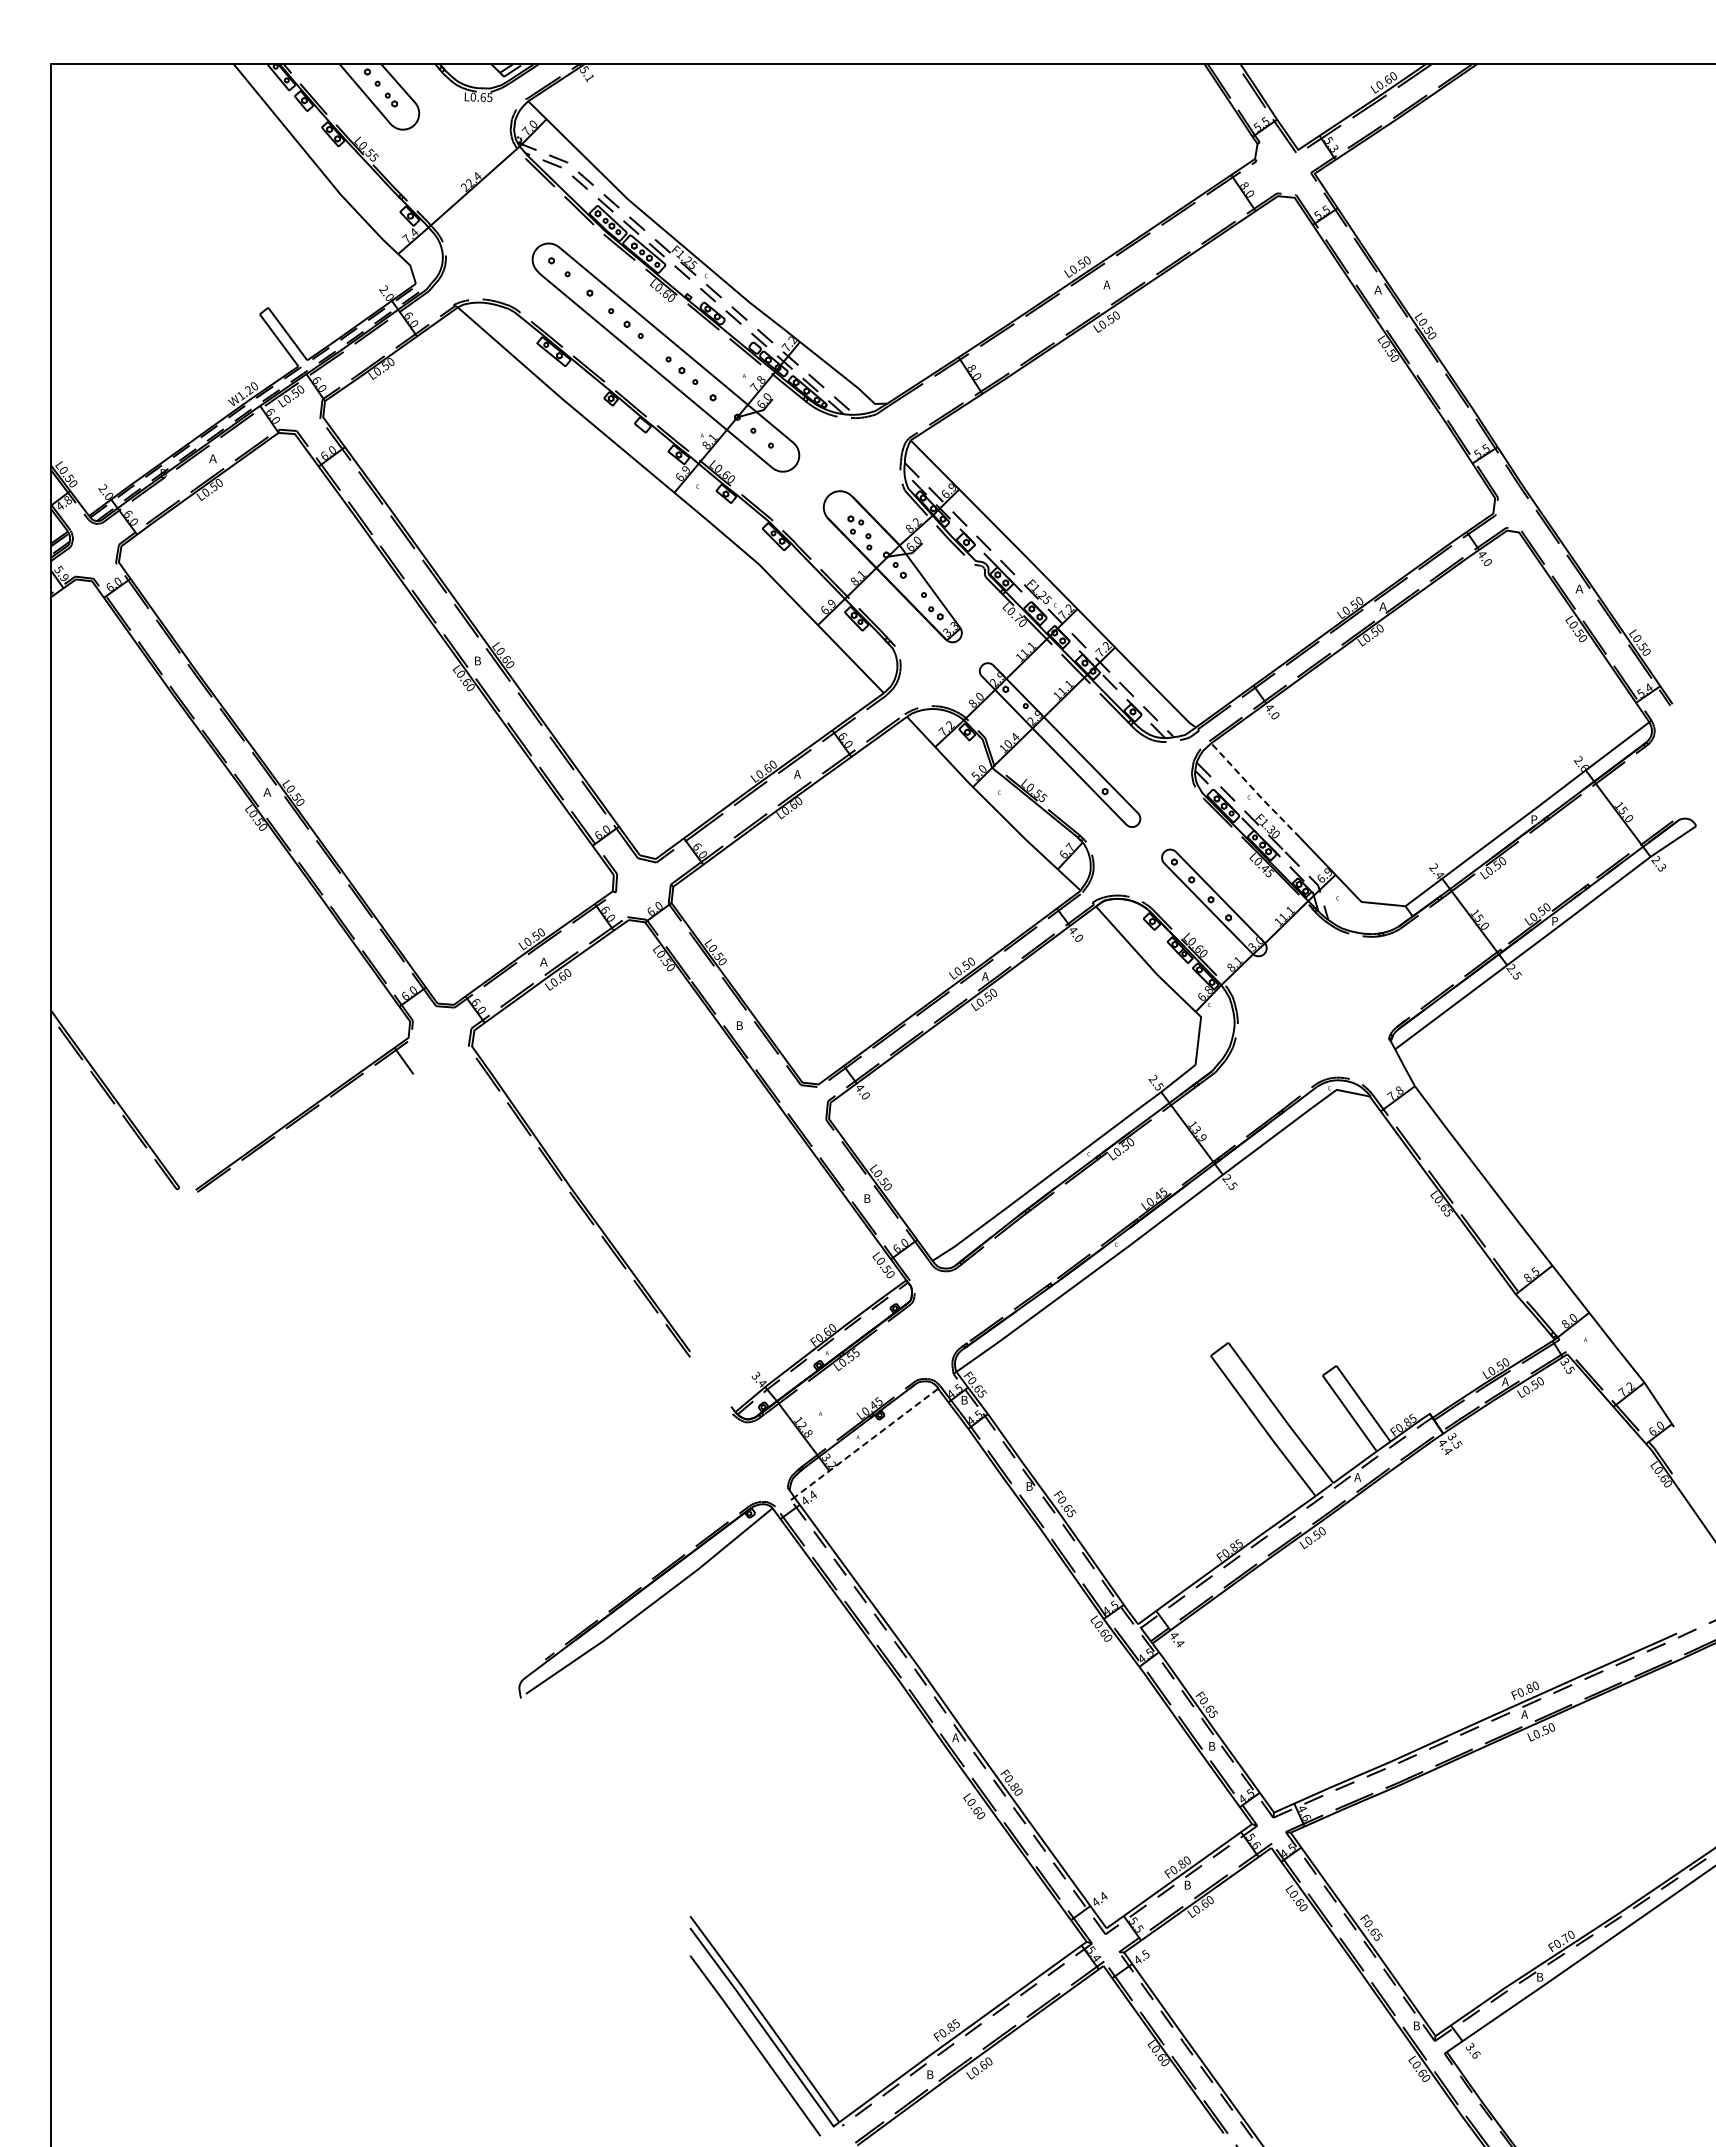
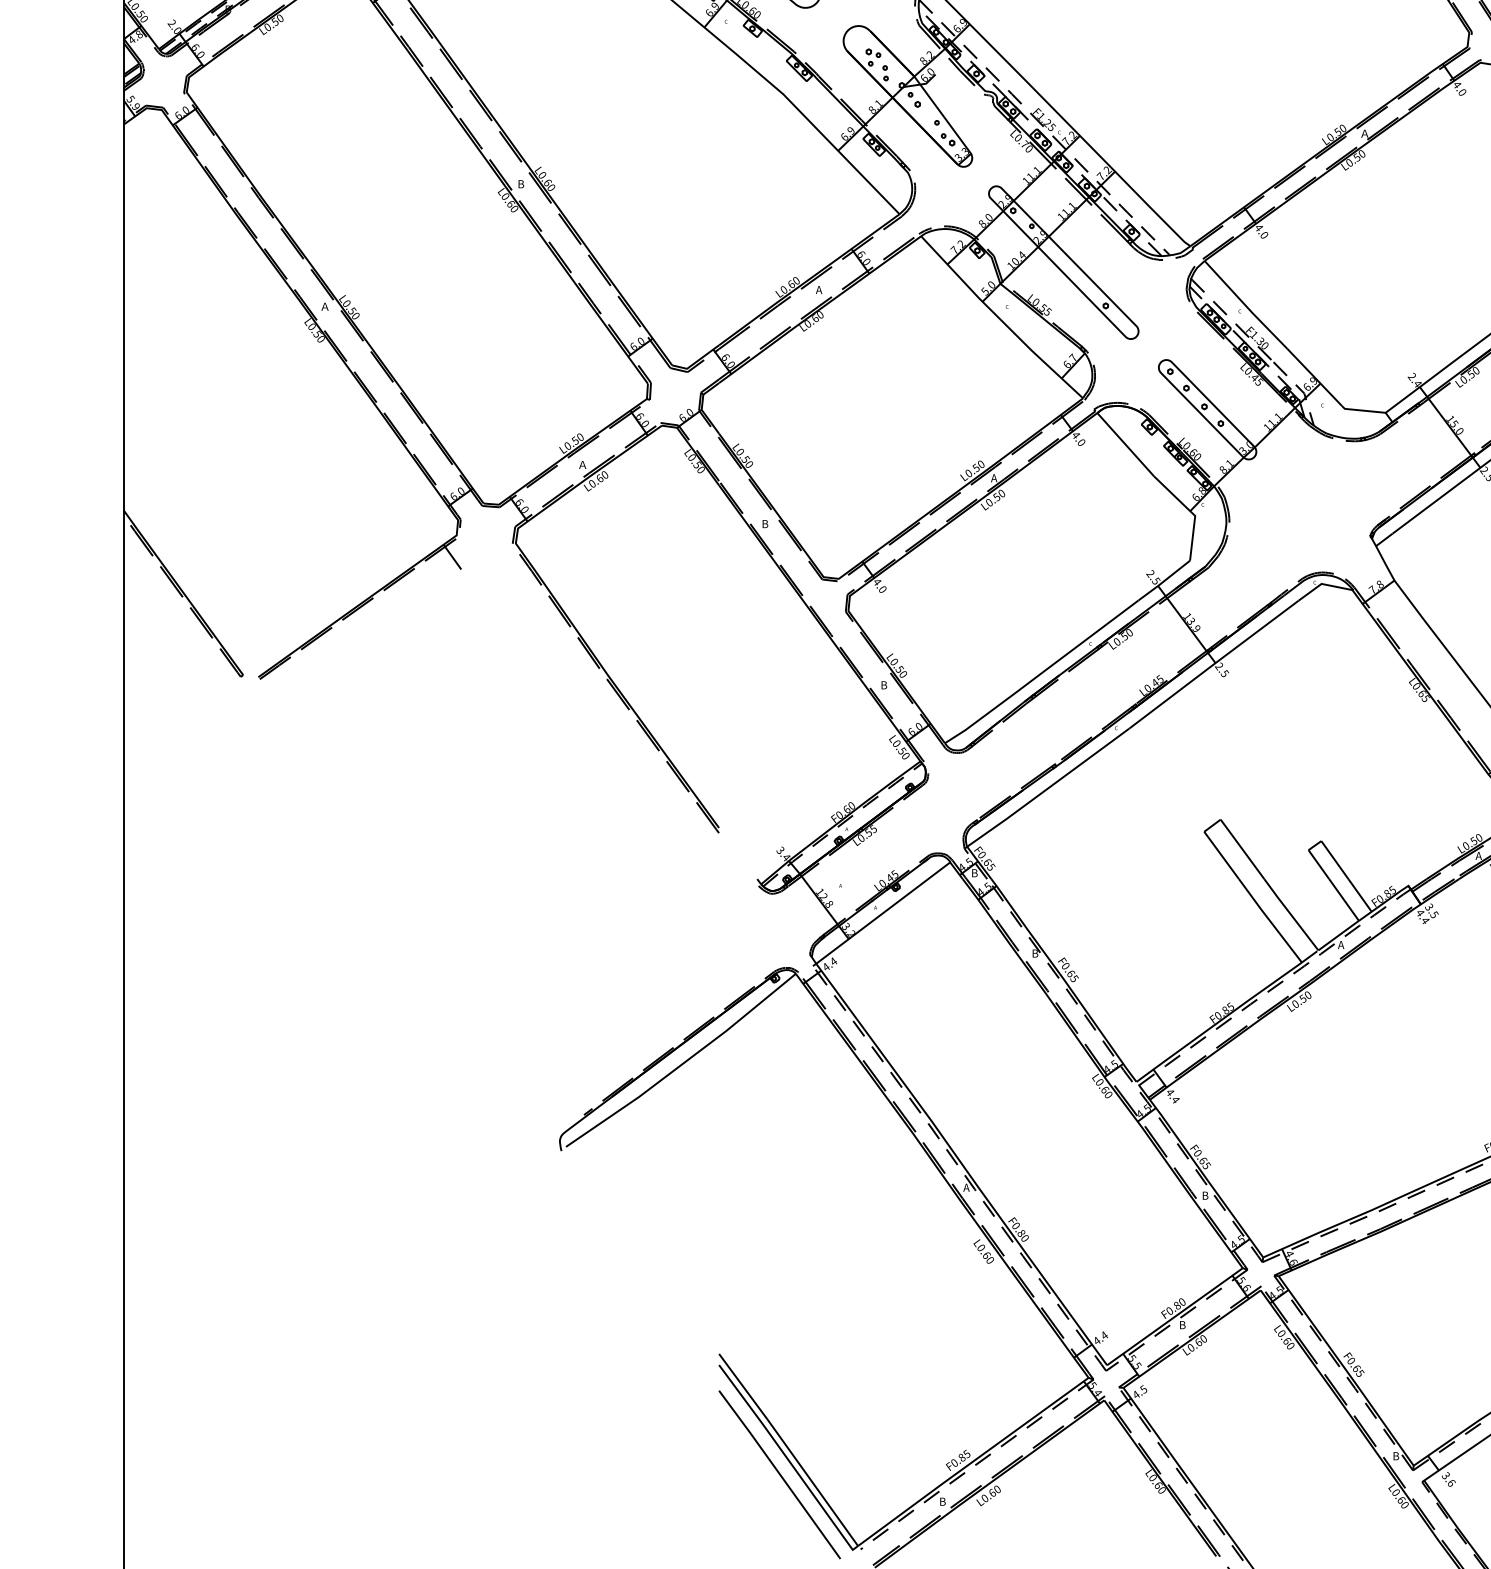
line: (1255, 791) -> (1245, 305), dashed -> solid
line: (865, 1443) -> (882, 913), dashed -> solid

